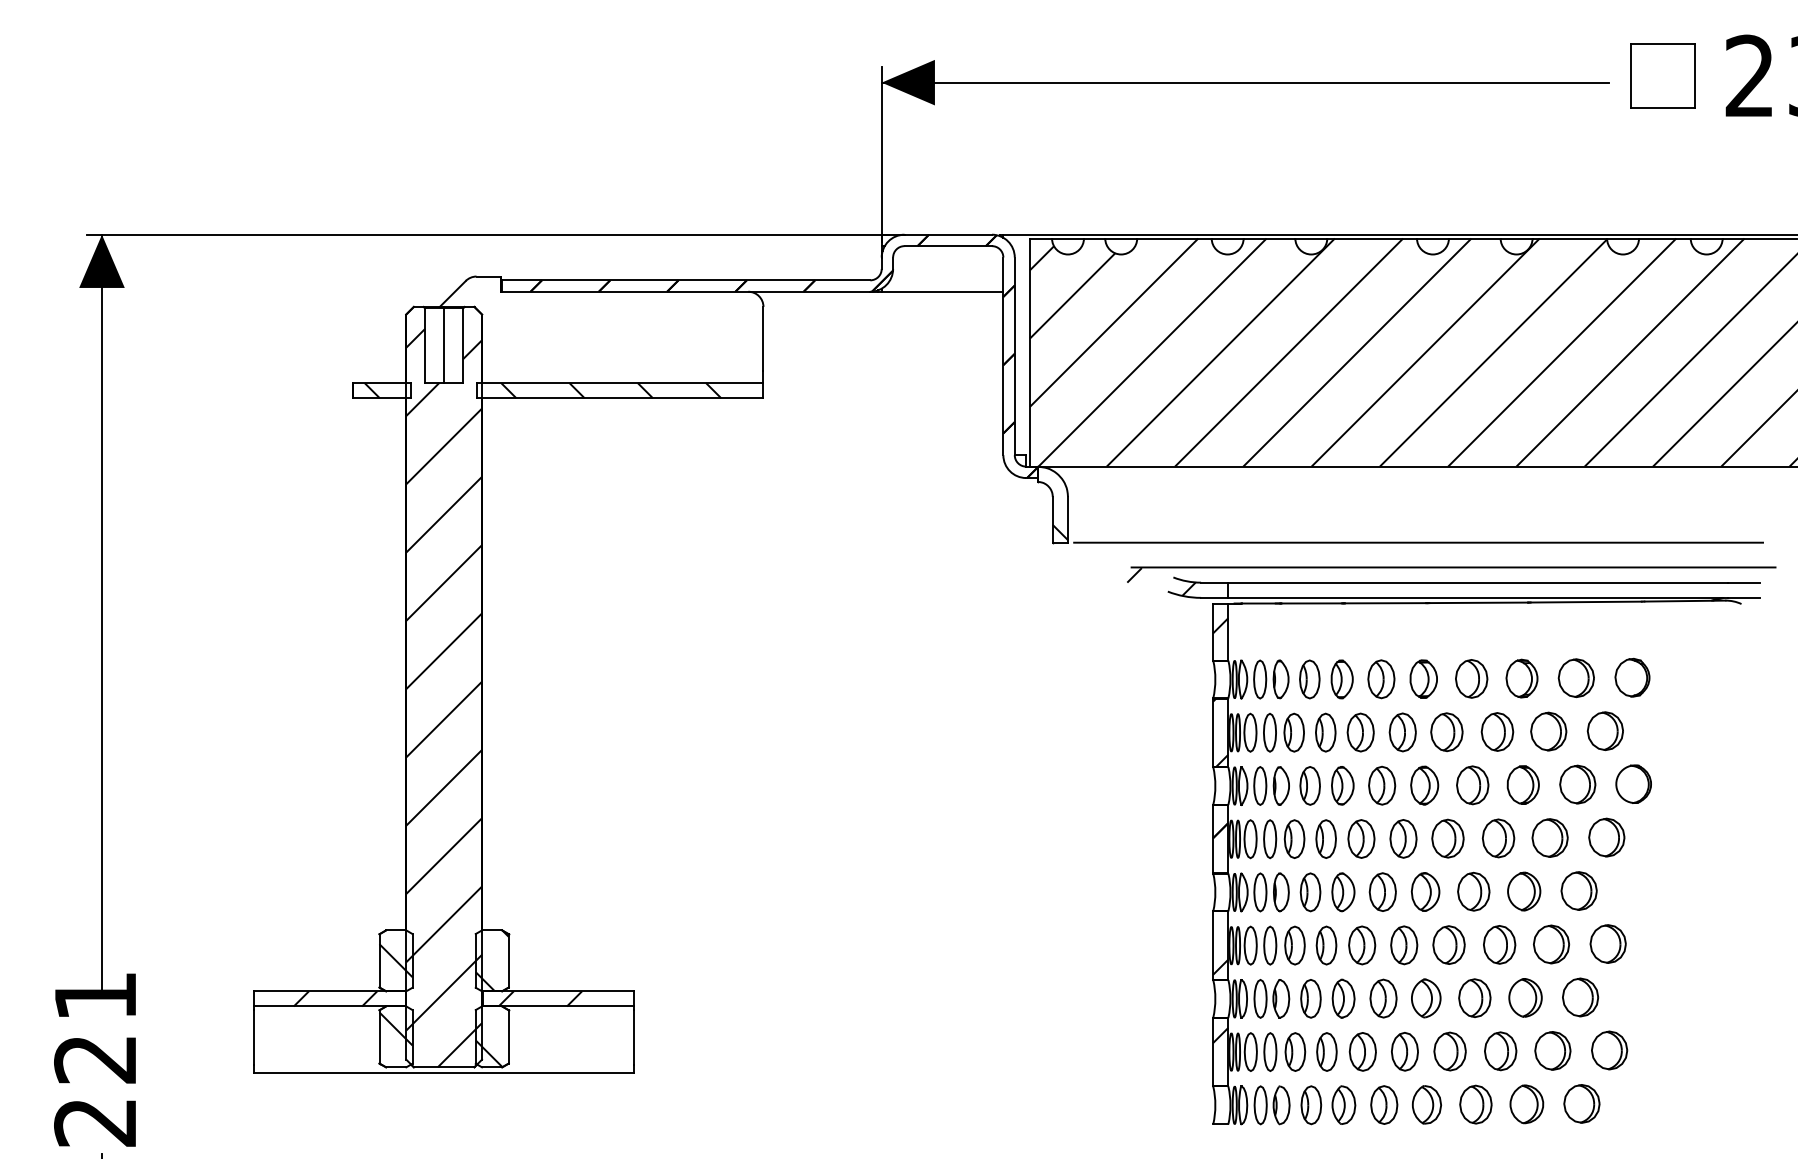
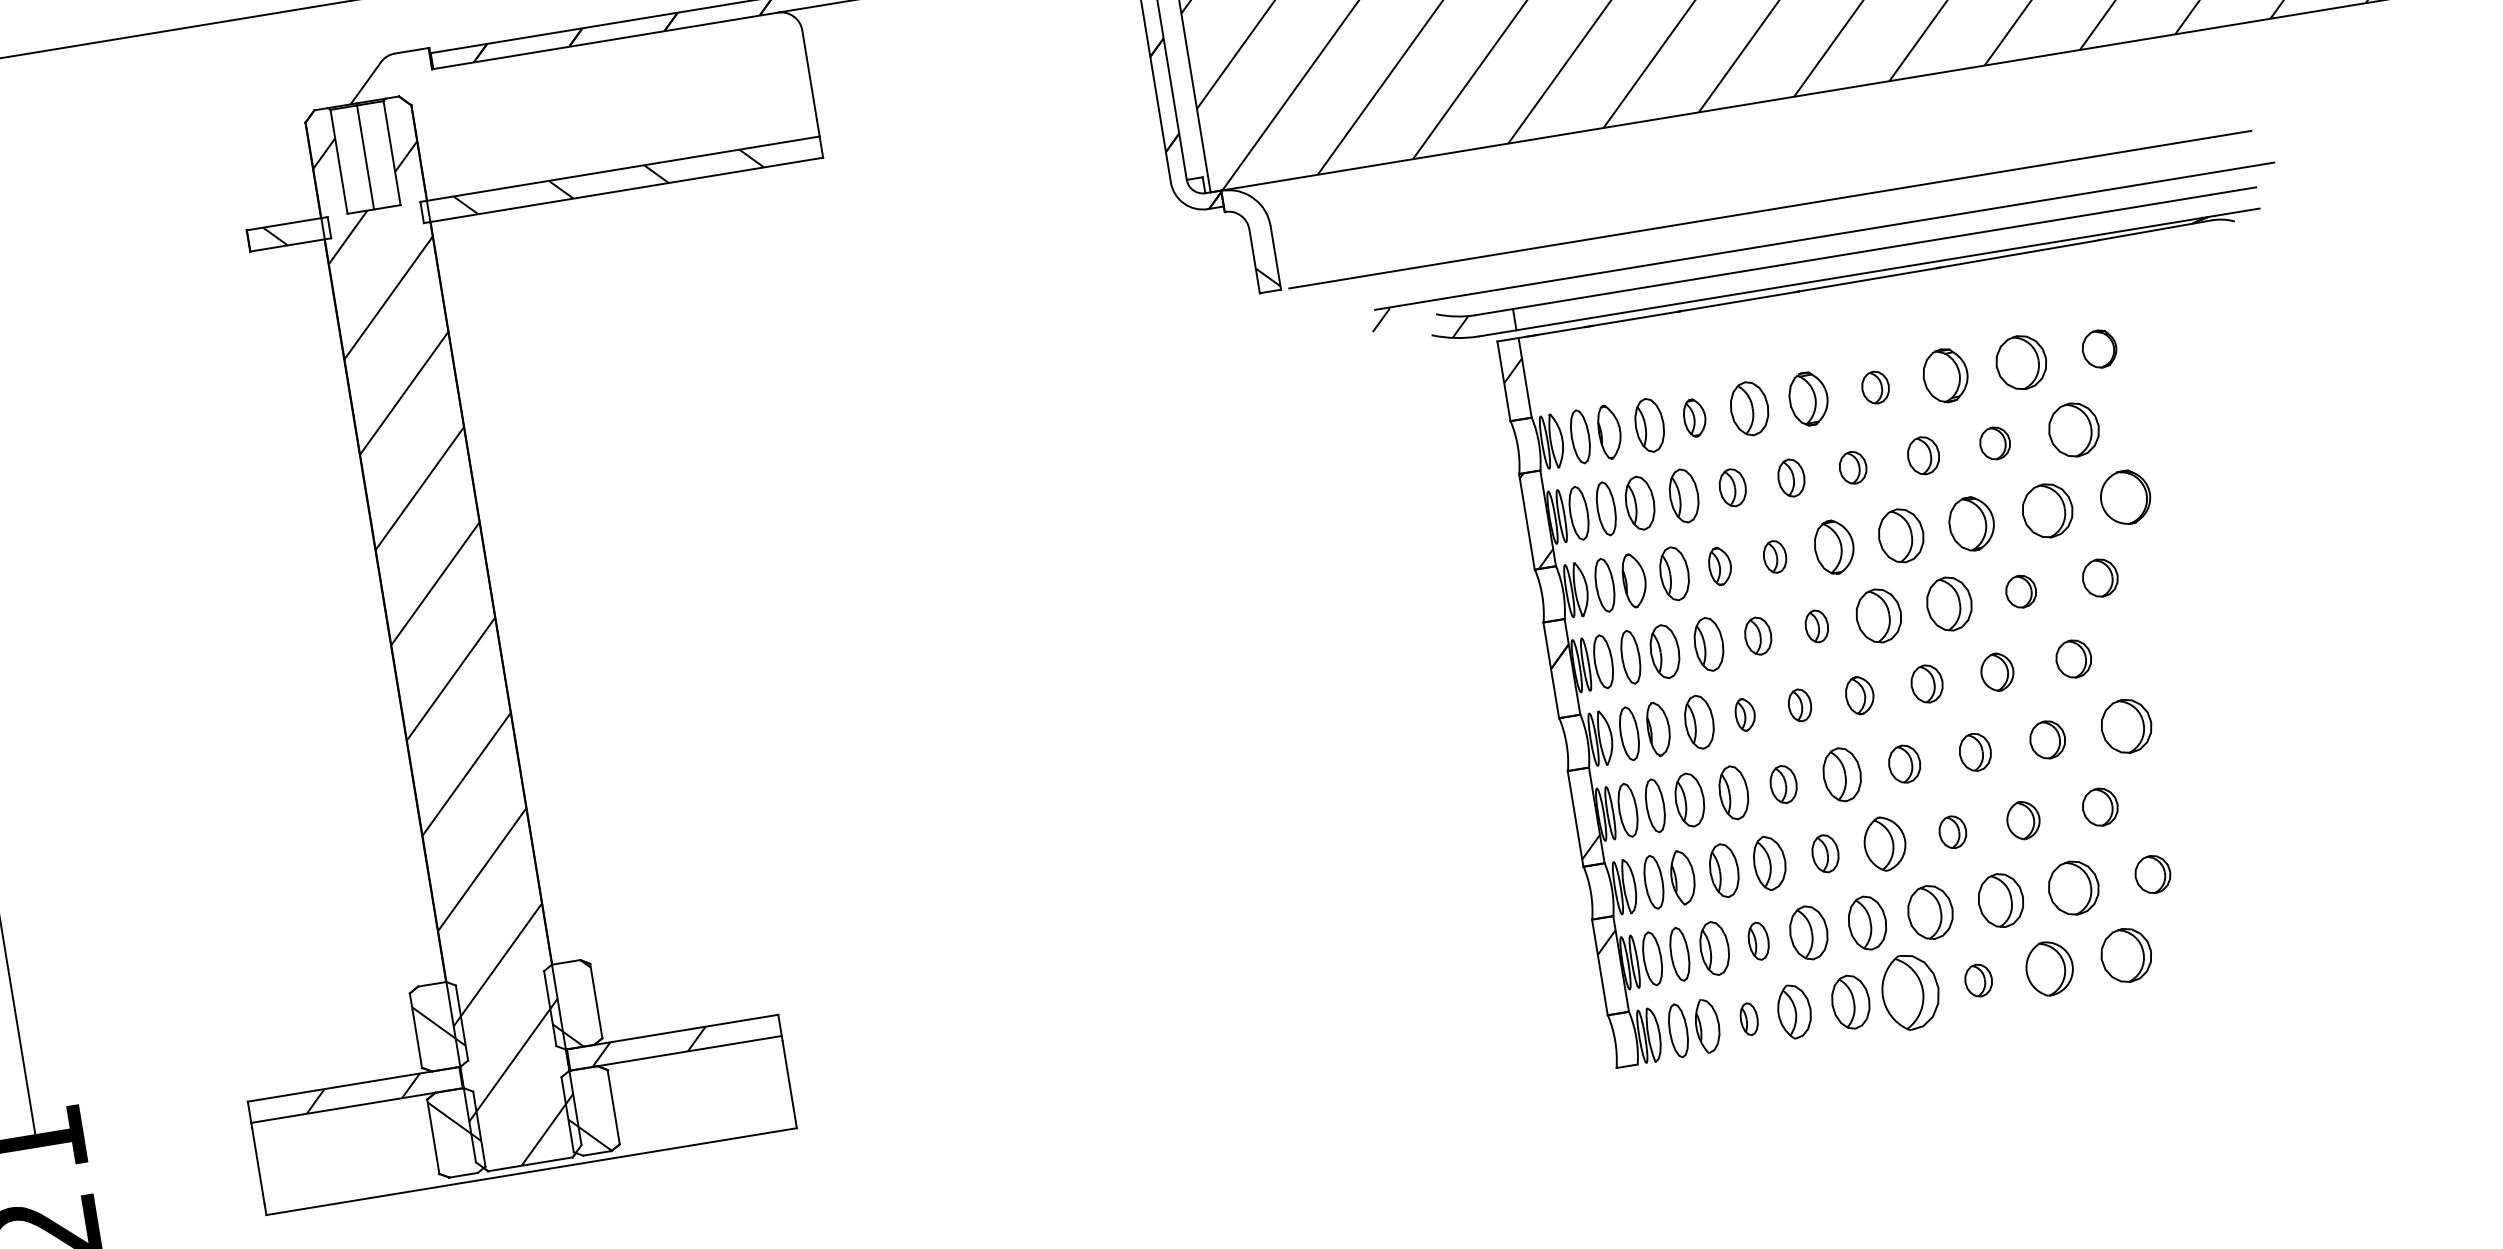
part: (1632, 677) -> (2099, 348), size x0.7
part: (1471, 678) -> (1875, 387), size x0.6
part: (1341, 679) -> (1693, 418), size x0.7
part: (1497, 731) -> (1923, 455), size x0.7
part: (1548, 731) -> (1994, 443), size x0.6
part: (1360, 732) -> (1732, 487), size x0.7
part: (1402, 732) -> (1791, 478), size x0.7
part: (1446, 732) -> (1852, 468), size x0.6
part: (1342, 785) -> (1719, 565), size x0.7
part: (1382, 785) -> (1775, 556), size x0.6
part: (1549, 837) -> (2020, 591), size x0.6
part: (1606, 837) -> (2099, 578), size x0.7
part: (1361, 838) -> (1758, 635), size x0.7
part: (1403, 838) -> (1816, 625), size x0.6
part: (1578, 890) -> (2072, 658), size x0.7
part: (1382, 891) -> (1799, 704), size x0.6
part: (1425, 891) -> (1859, 694), size x0.7
part: (1473, 891) -> (1926, 683), size x0.7
part: (1524, 891) -> (1997, 672), size x0.7
part: (1343, 892) -> (1745, 714), size x0.6
part: (1448, 944) -> (1903, 763), size x0.7
part: (1499, 944) -> (1974, 751), size x0.7
part: (1551, 944) -> (2047, 739), size x0.7
part: (1362, 945) -> (1784, 784), size x0.7
part: (1474, 997) -> (1952, 831), size x0.6
part: (1525, 997) -> (2023, 819), size x0.7
part: (1580, 997) -> (2100, 807), size x0.7
part: (1383, 998) -> (1825, 853), size x0.7
part: (1609, 1050) -> (2152, 874), size x0.7
part: (1326, 1051) -> (1757, 940), size x0.7
part: (1426, 1104) -> (1909, 991), size x1.4
part: (1475, 1104) -> (1978, 980), size x0.6
part: (1311, 1105) -> (1749, 1019), size x0.6

